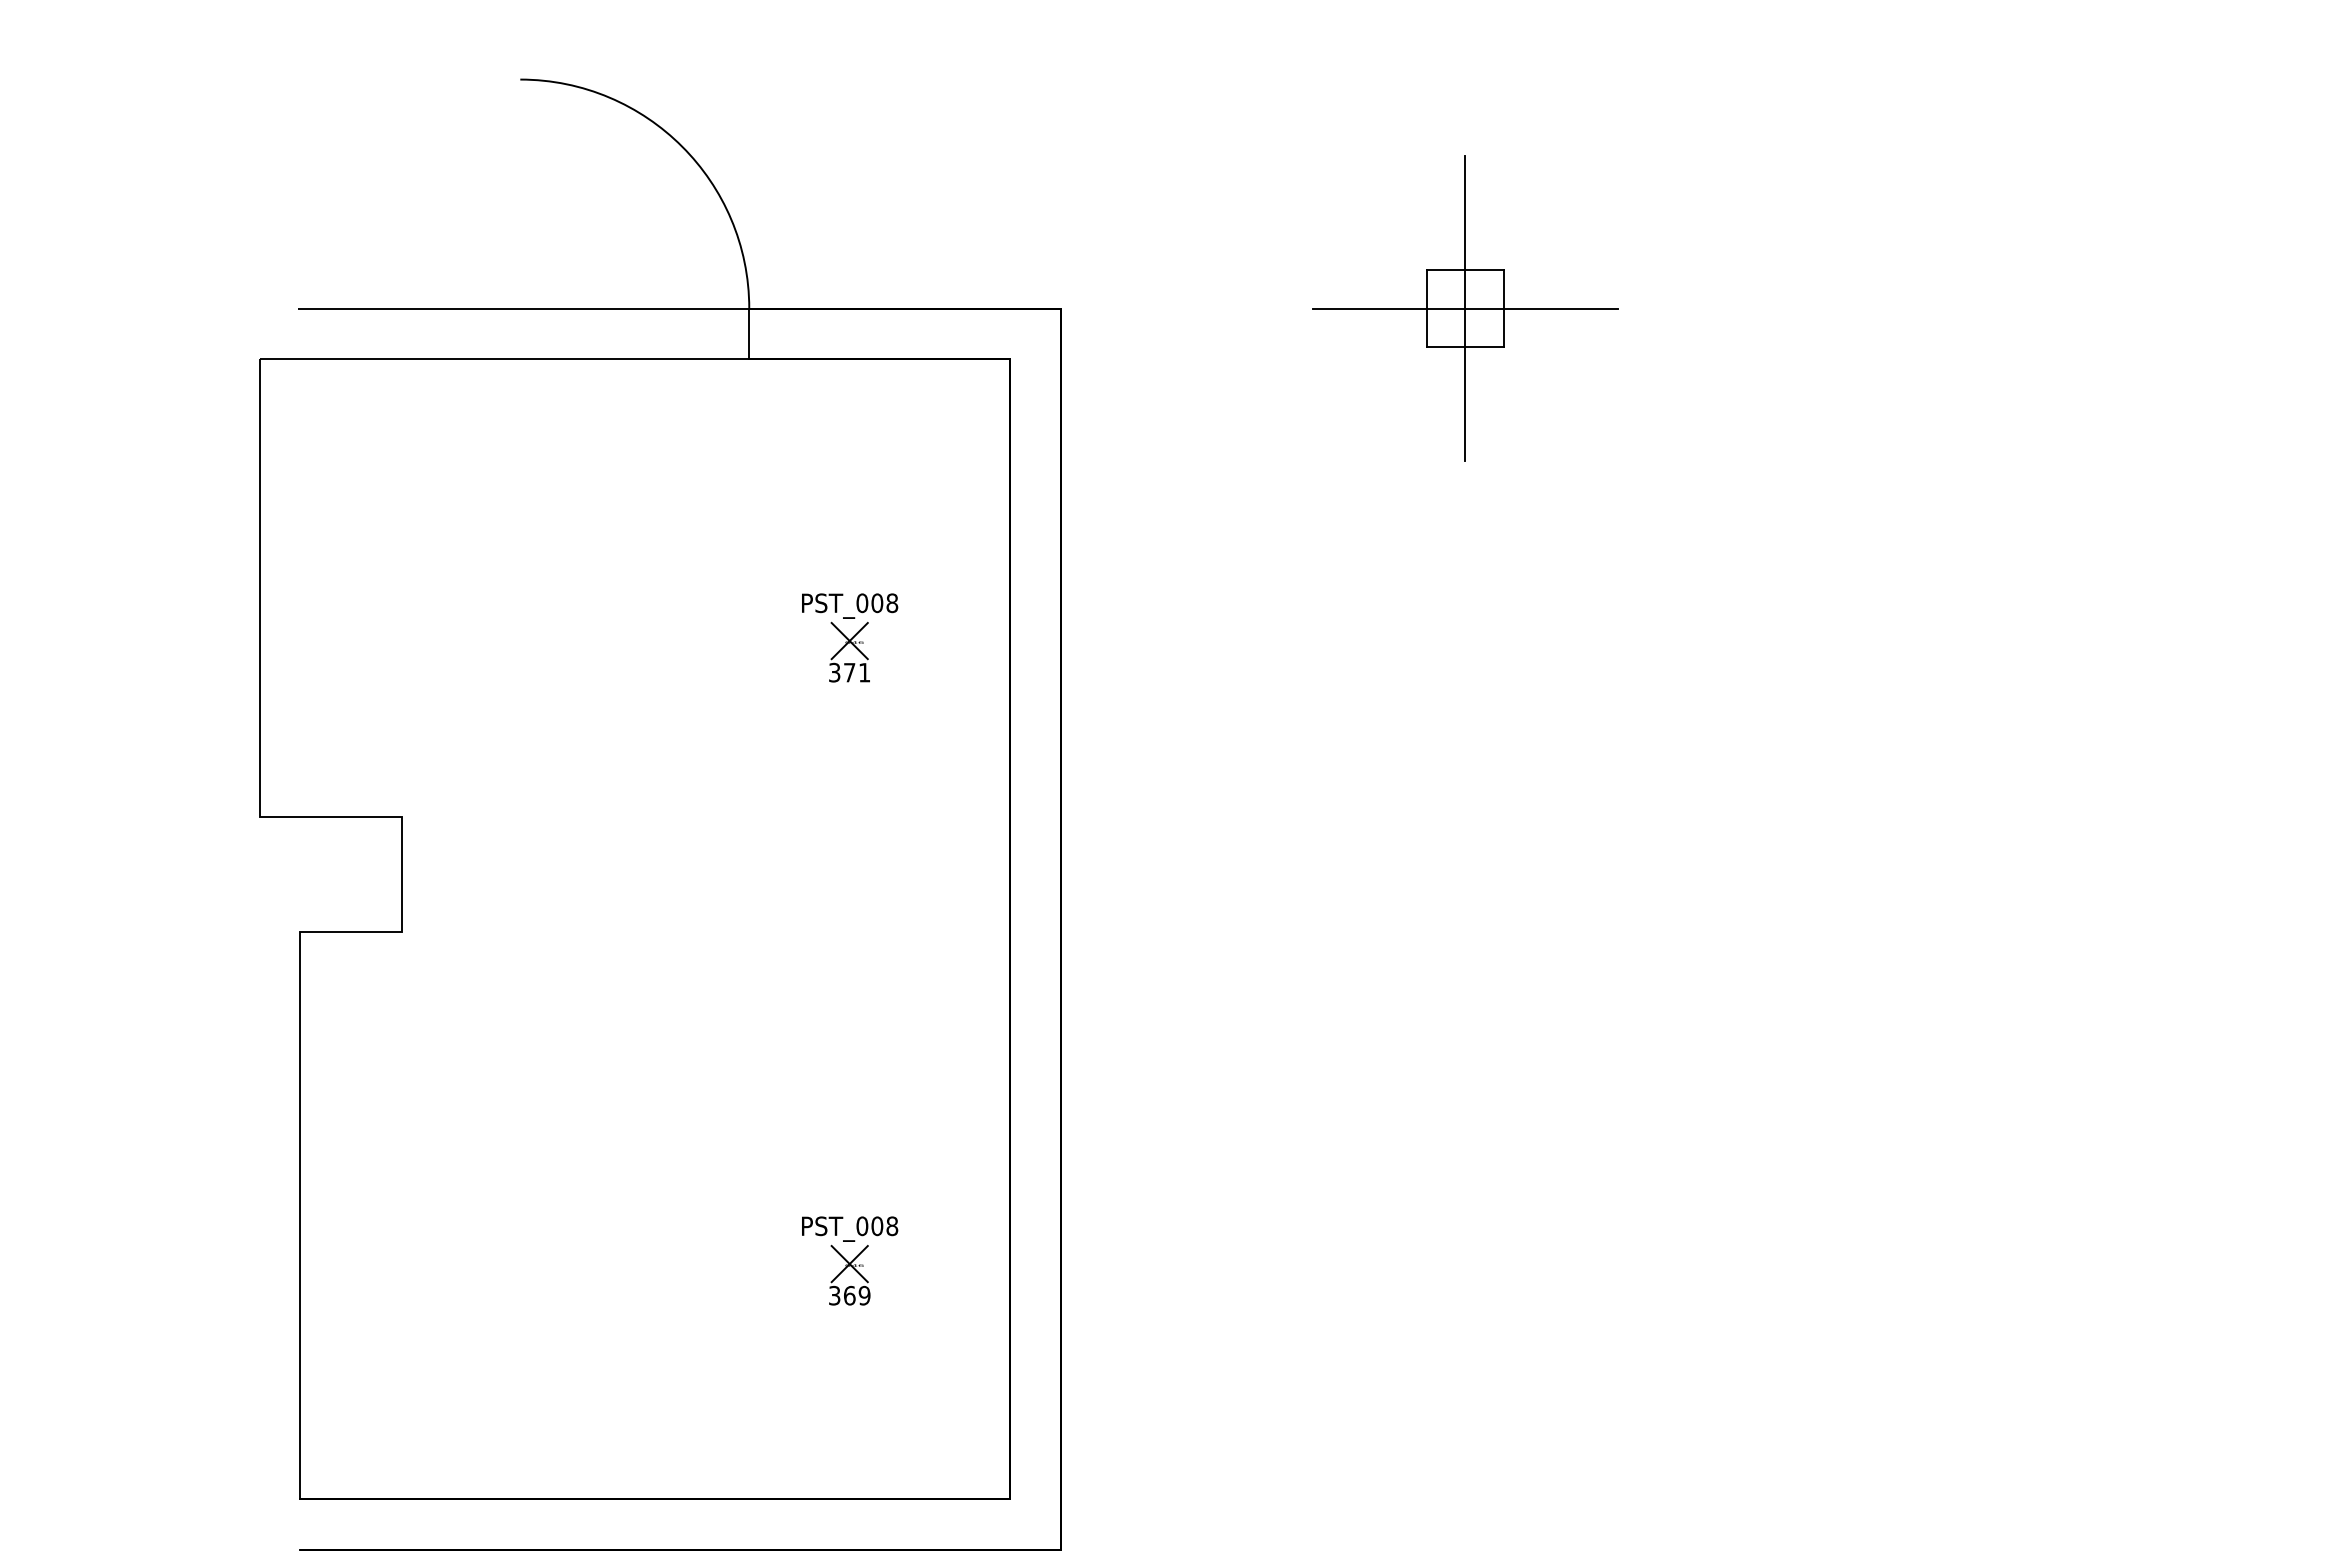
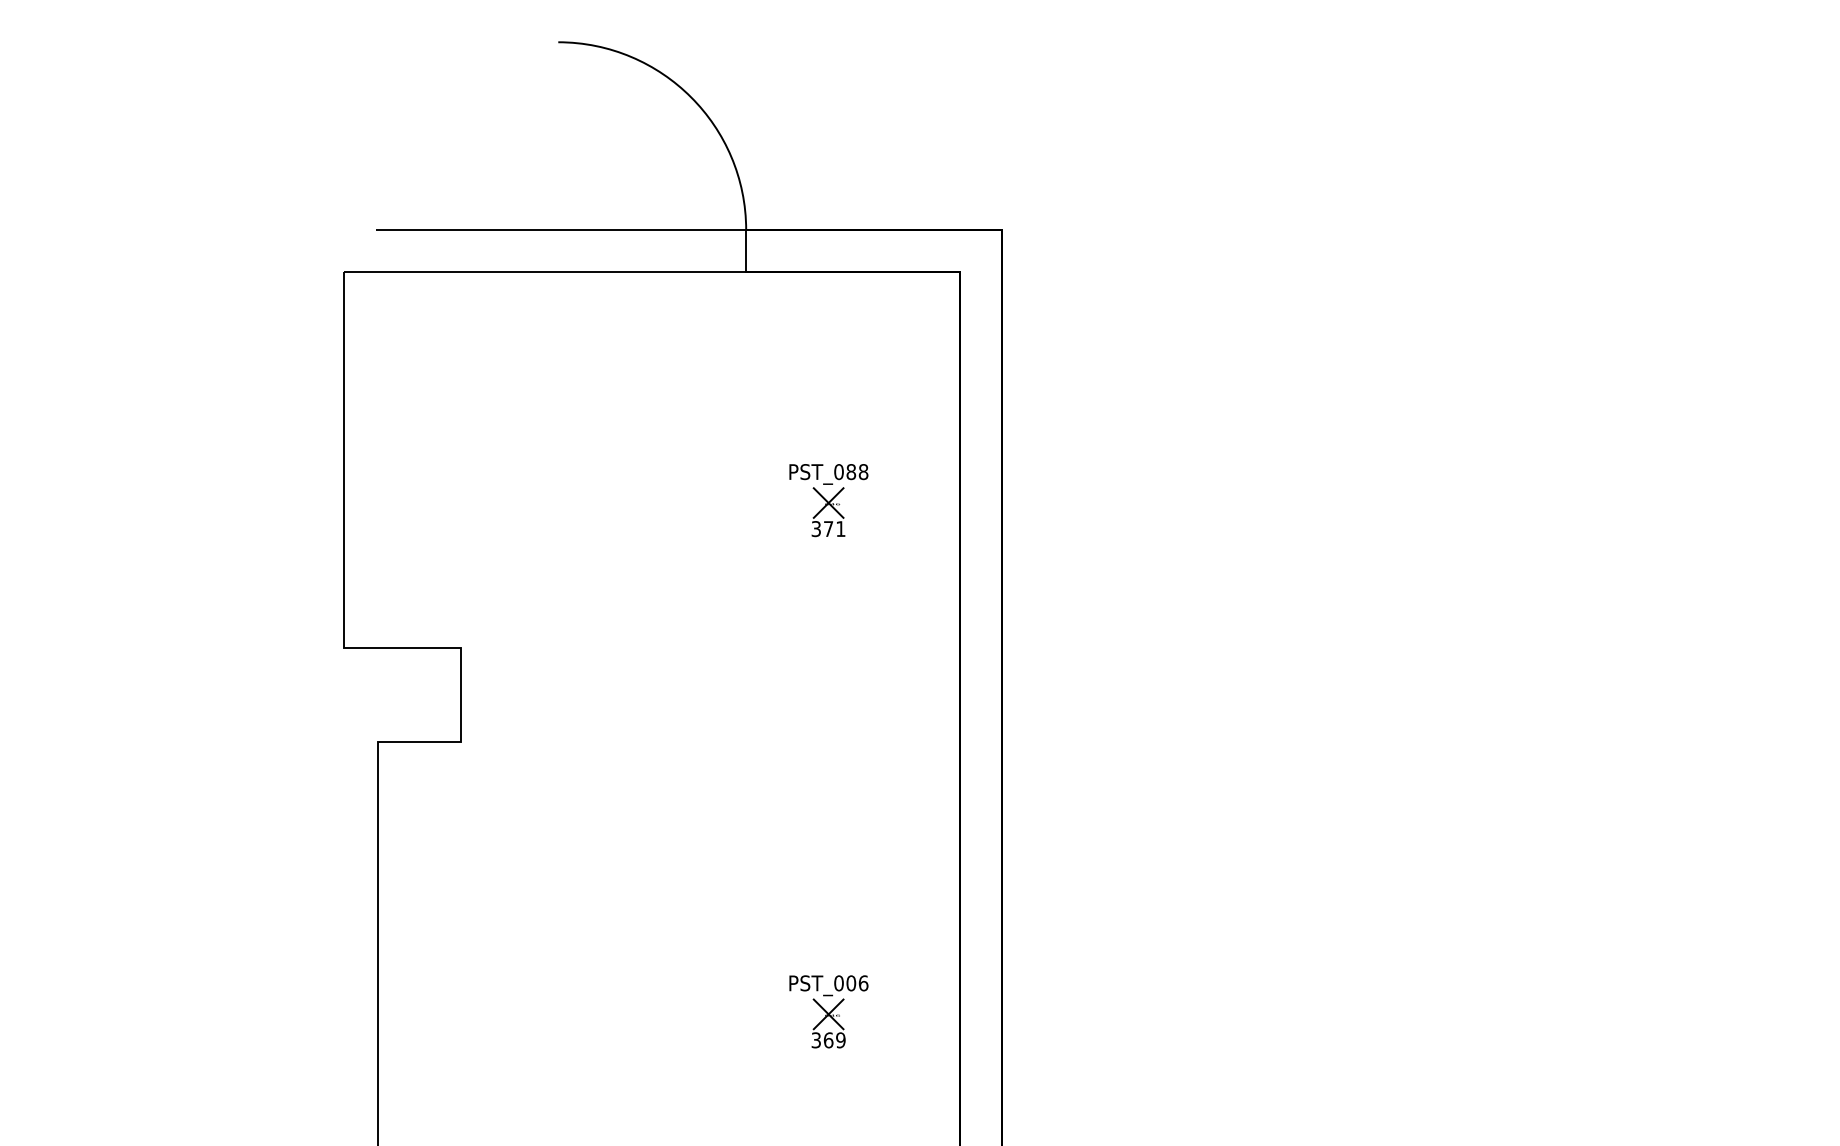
part: (1465, 308) -> (1334, 230), removed
text: (877, 602) -> (851, 471), PST_008 -> PST_088
text: (892, 1225) -> (863, 982), PST_008 -> PST_006

